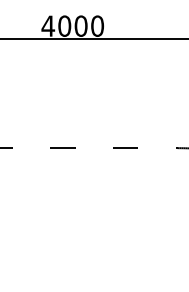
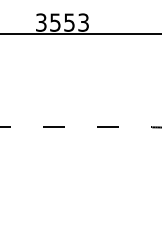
text: (72, 25) -> (62, 22), 4000 -> 3553

